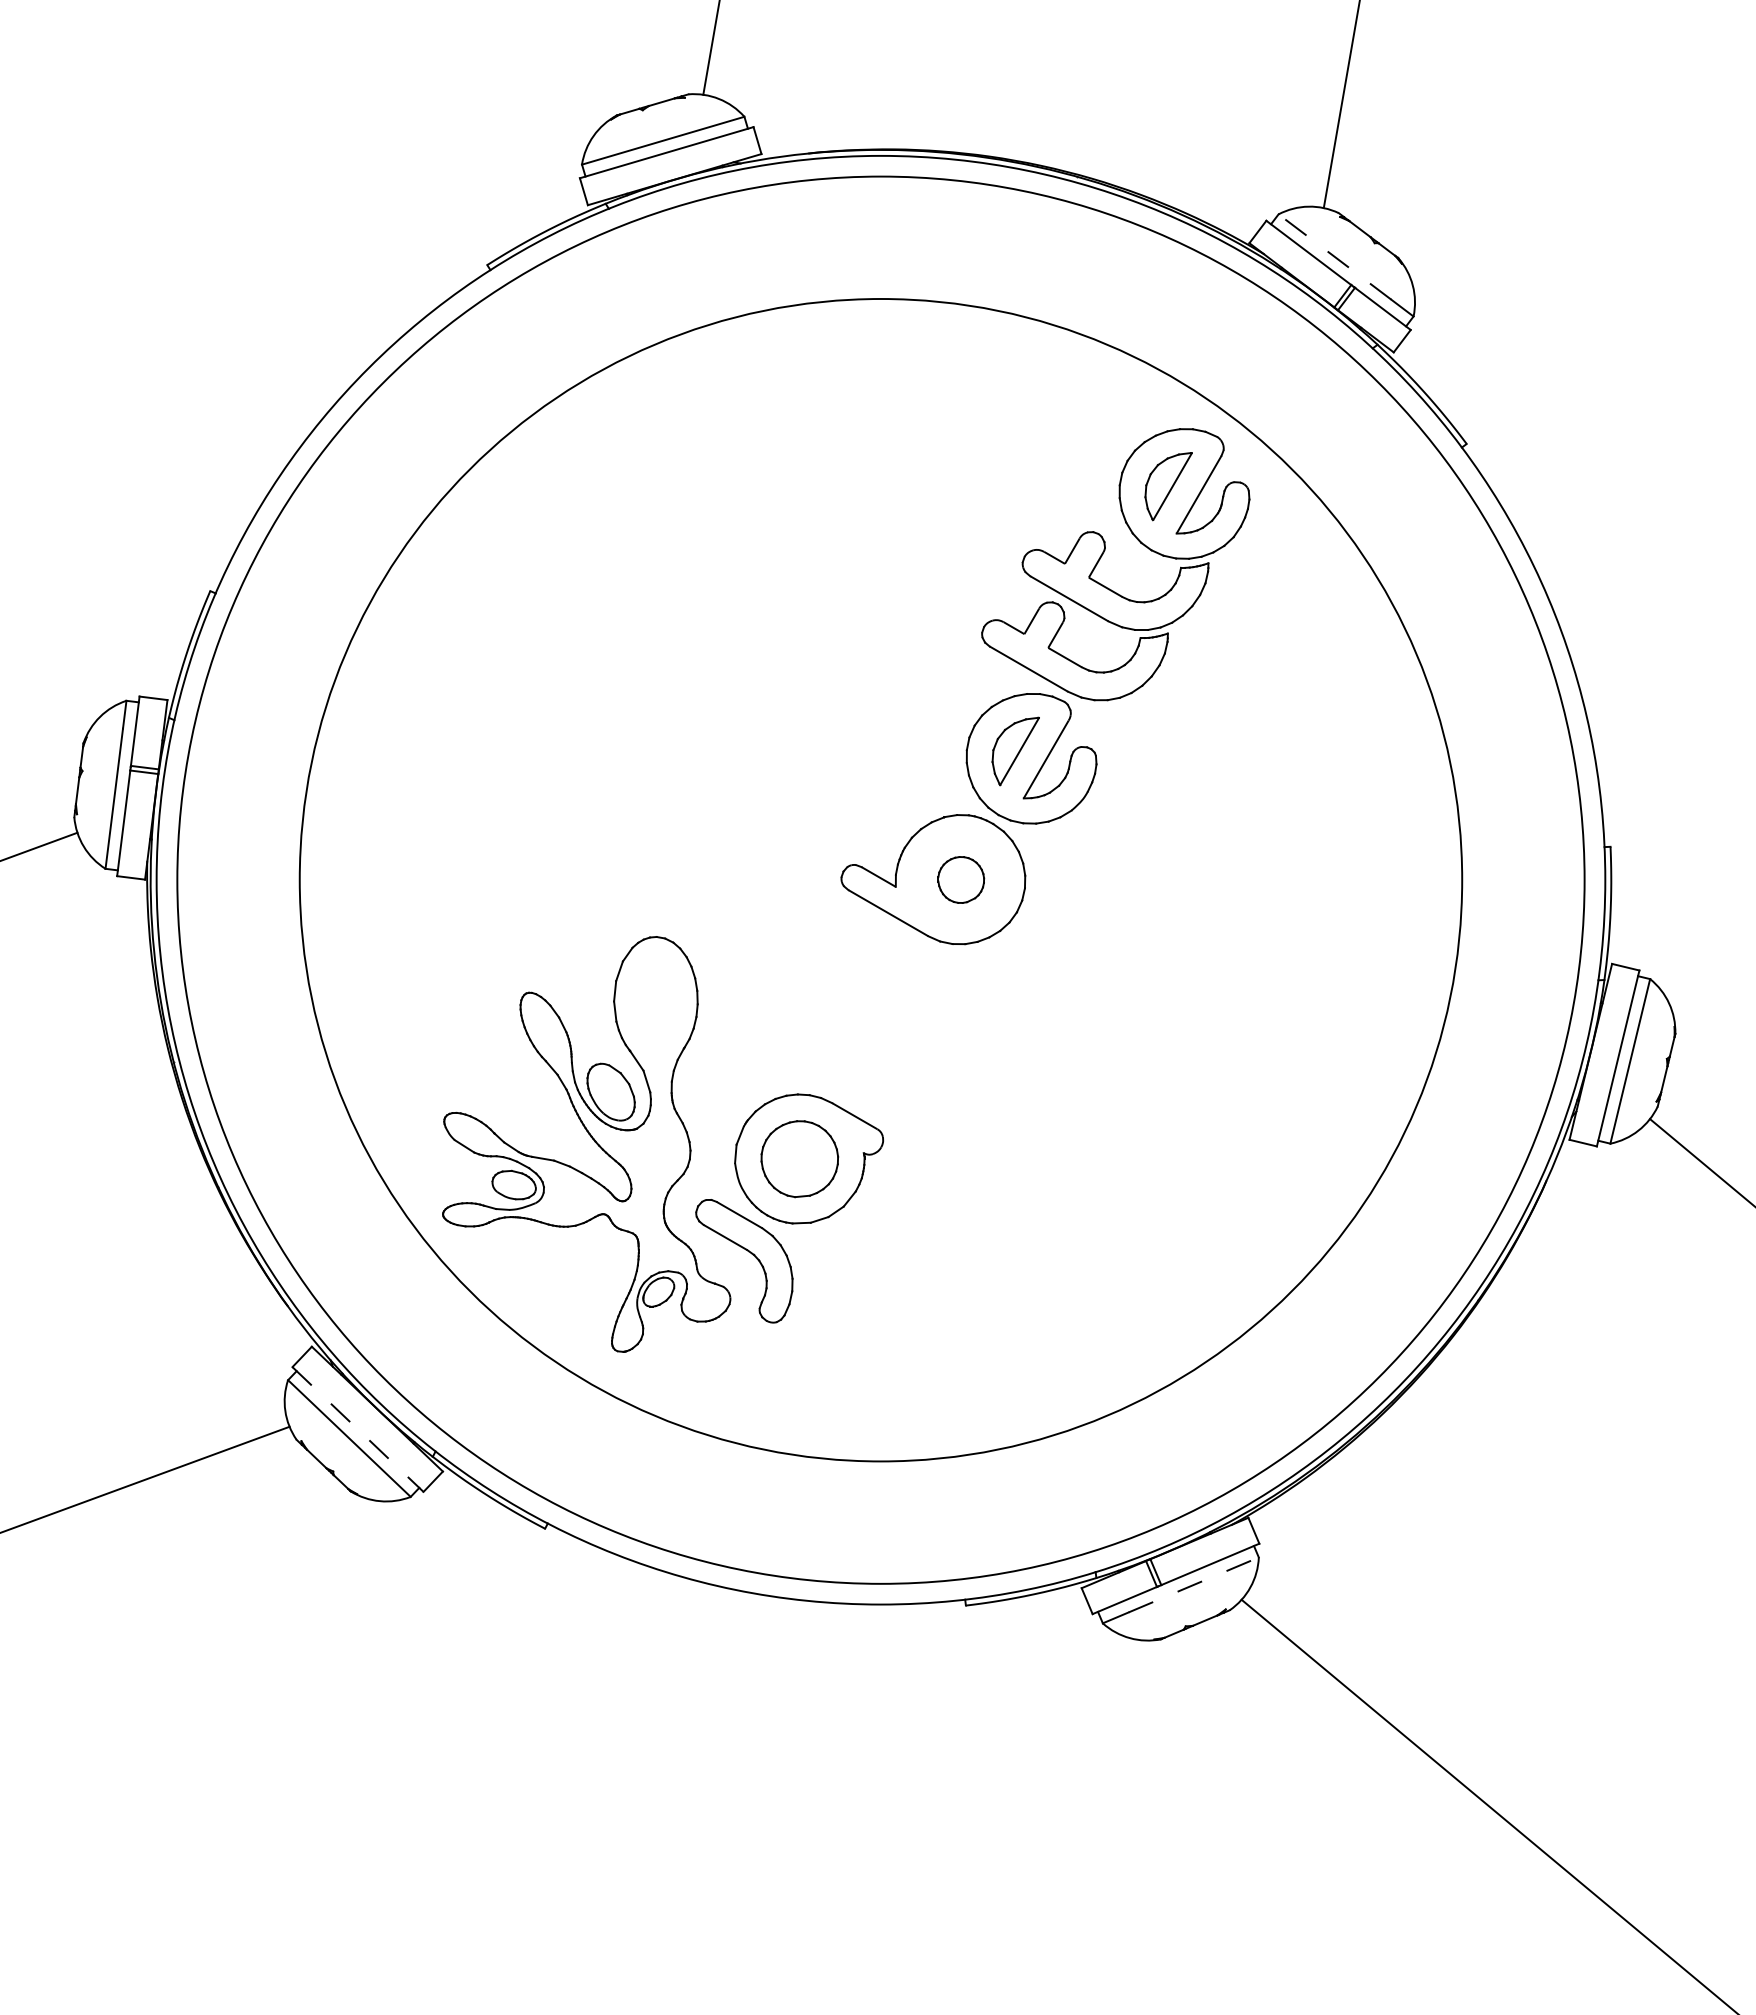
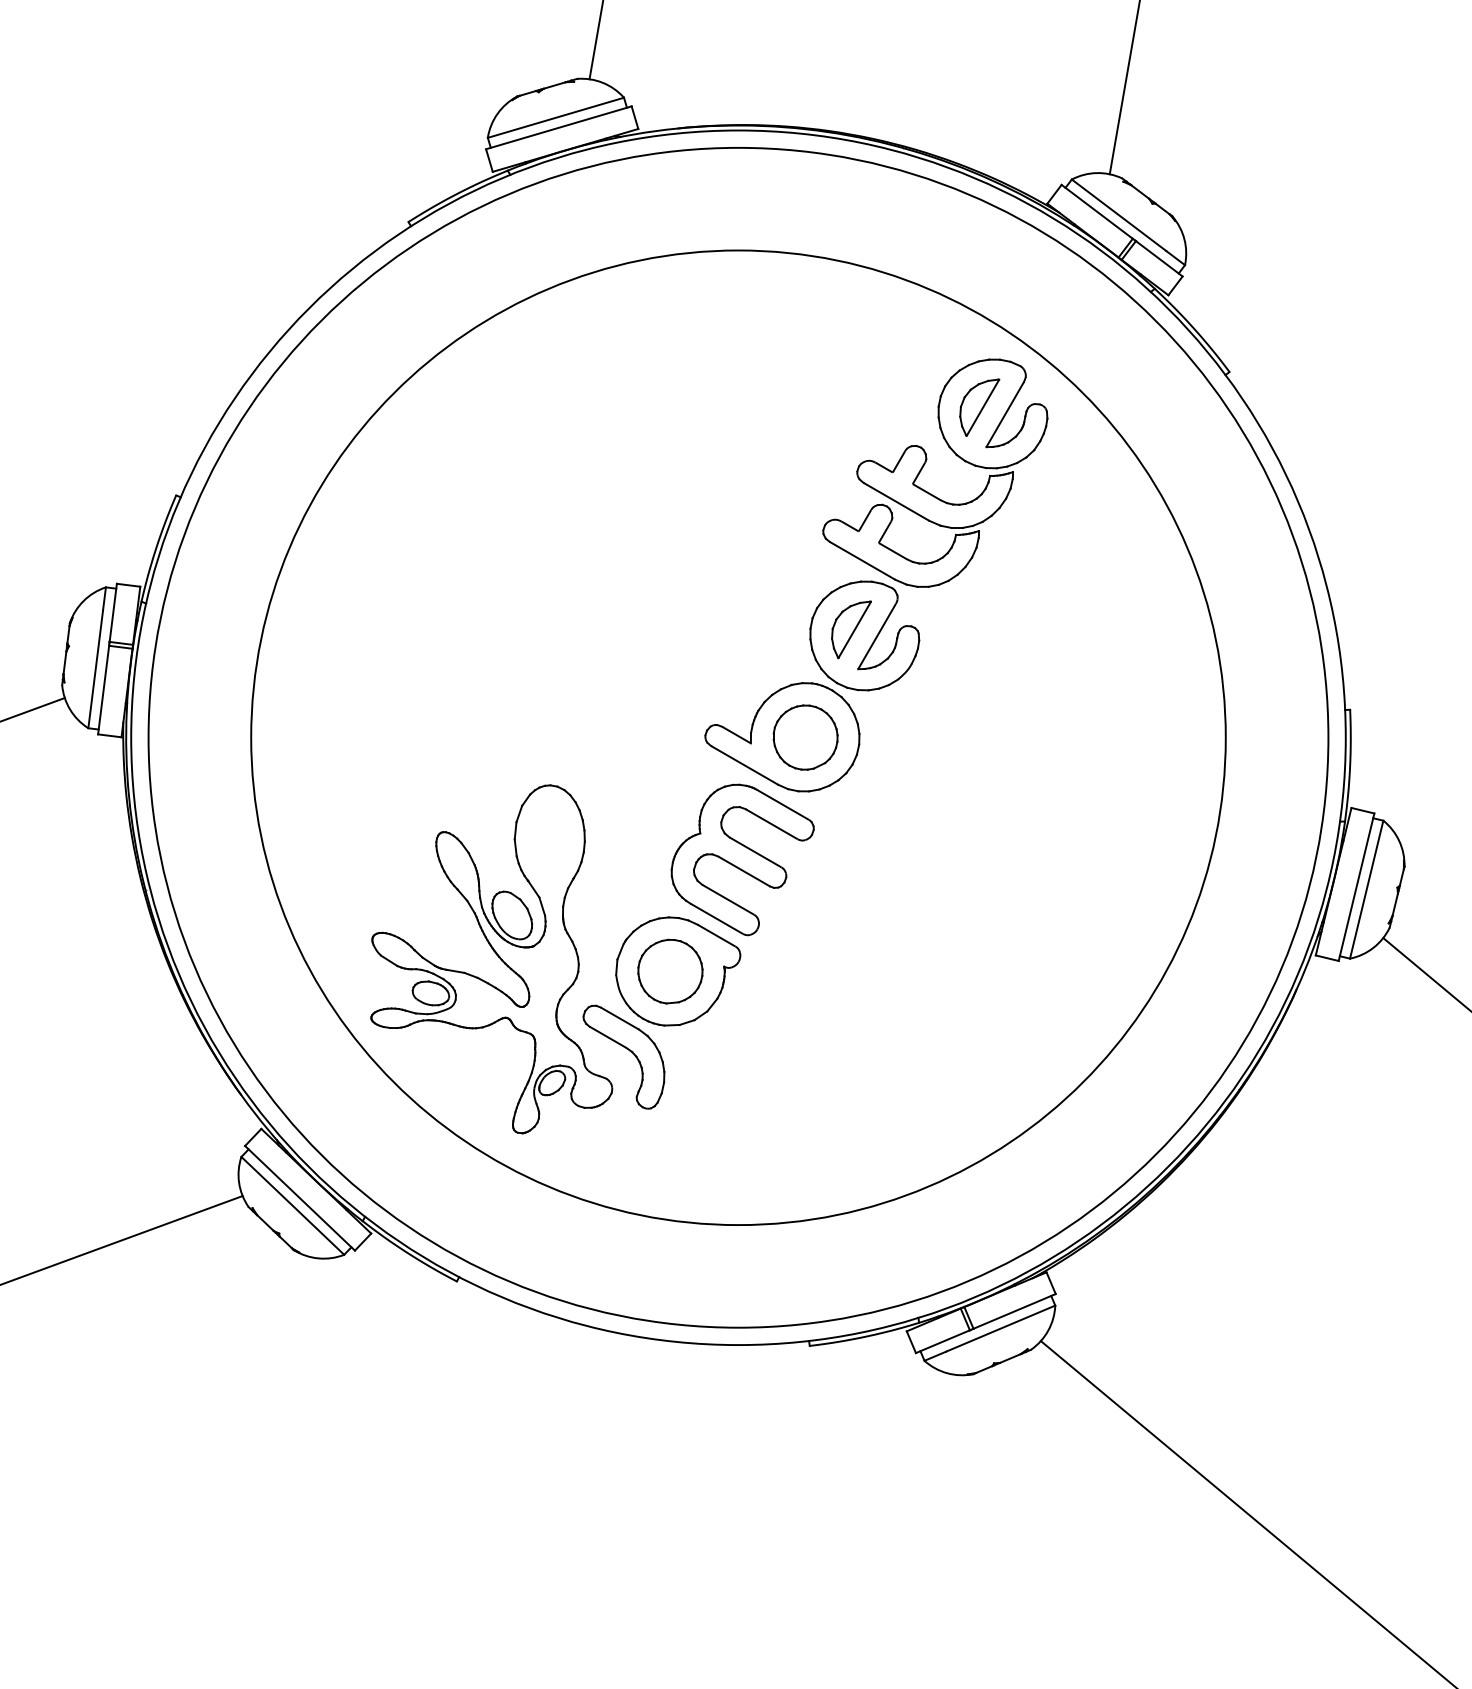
line: (1334, 256) -> (1118, 214), dashed -> solid
part: (961, 879) -> (806, 737), size x1.67
part: (885, 1025) -> (742, 859), added
line: (358, 1429) -> (300, 1198), dashed -> solid
line: (1193, 1584) -> (1000, 1328), dashed -> solid

